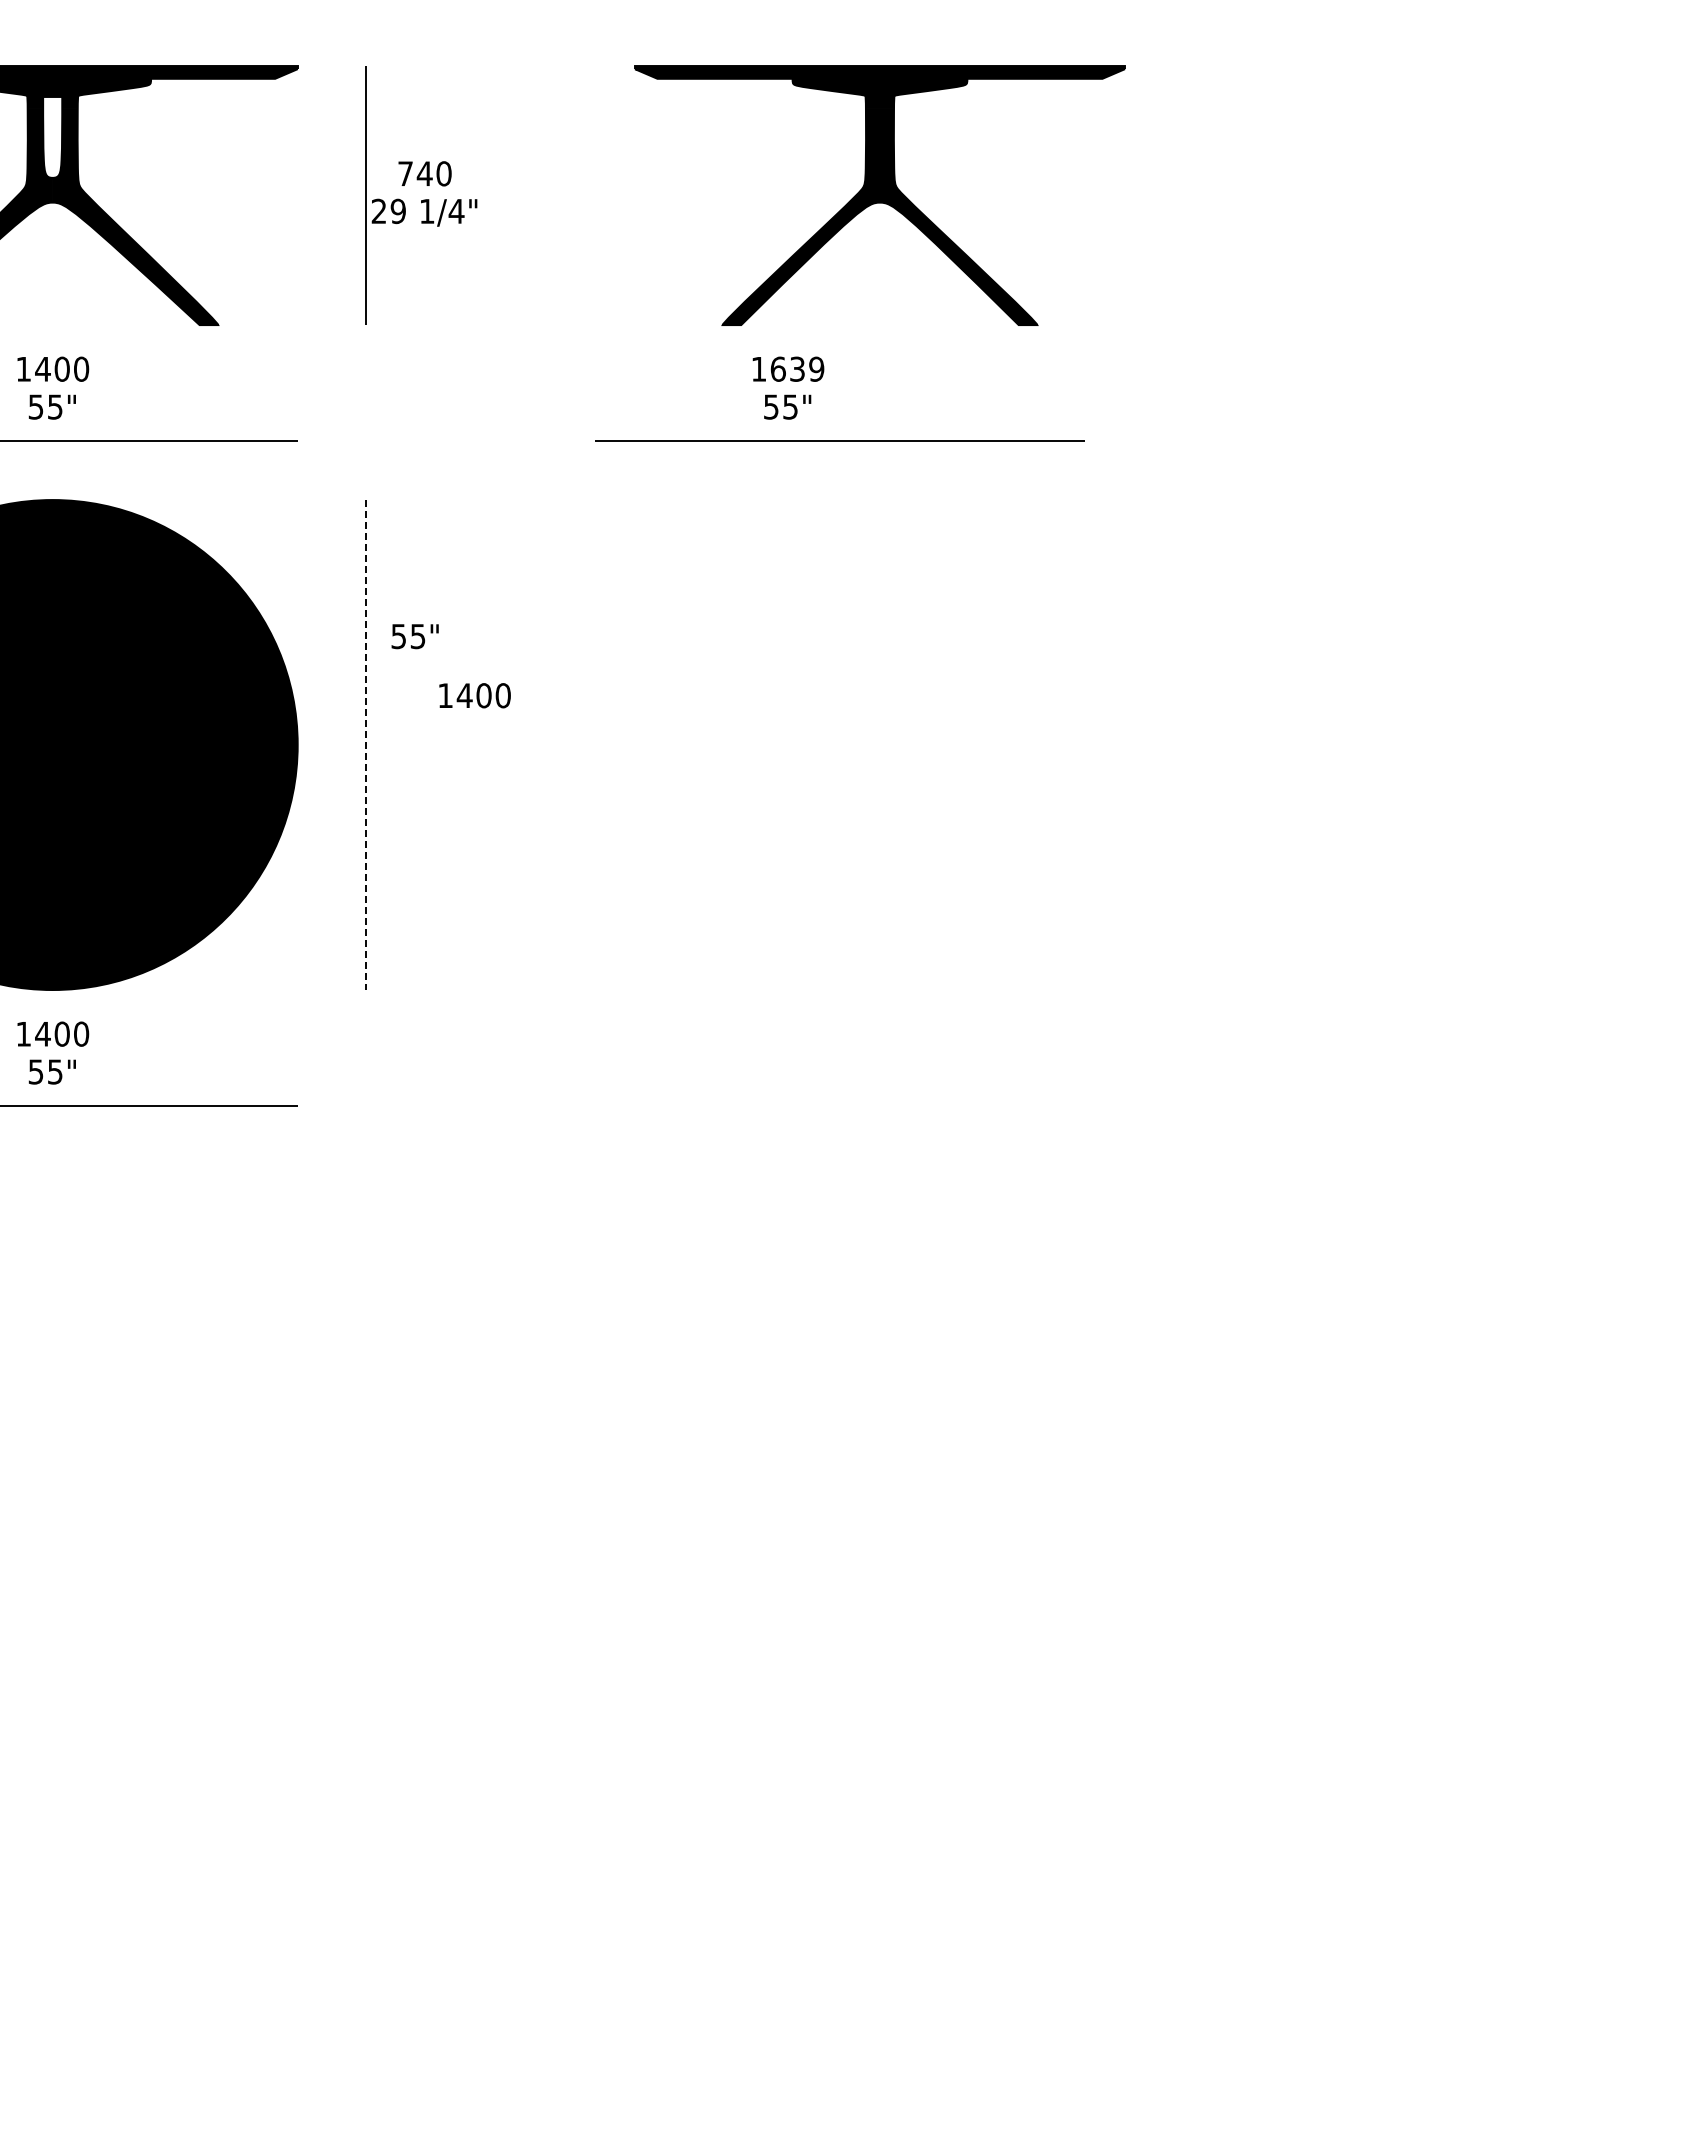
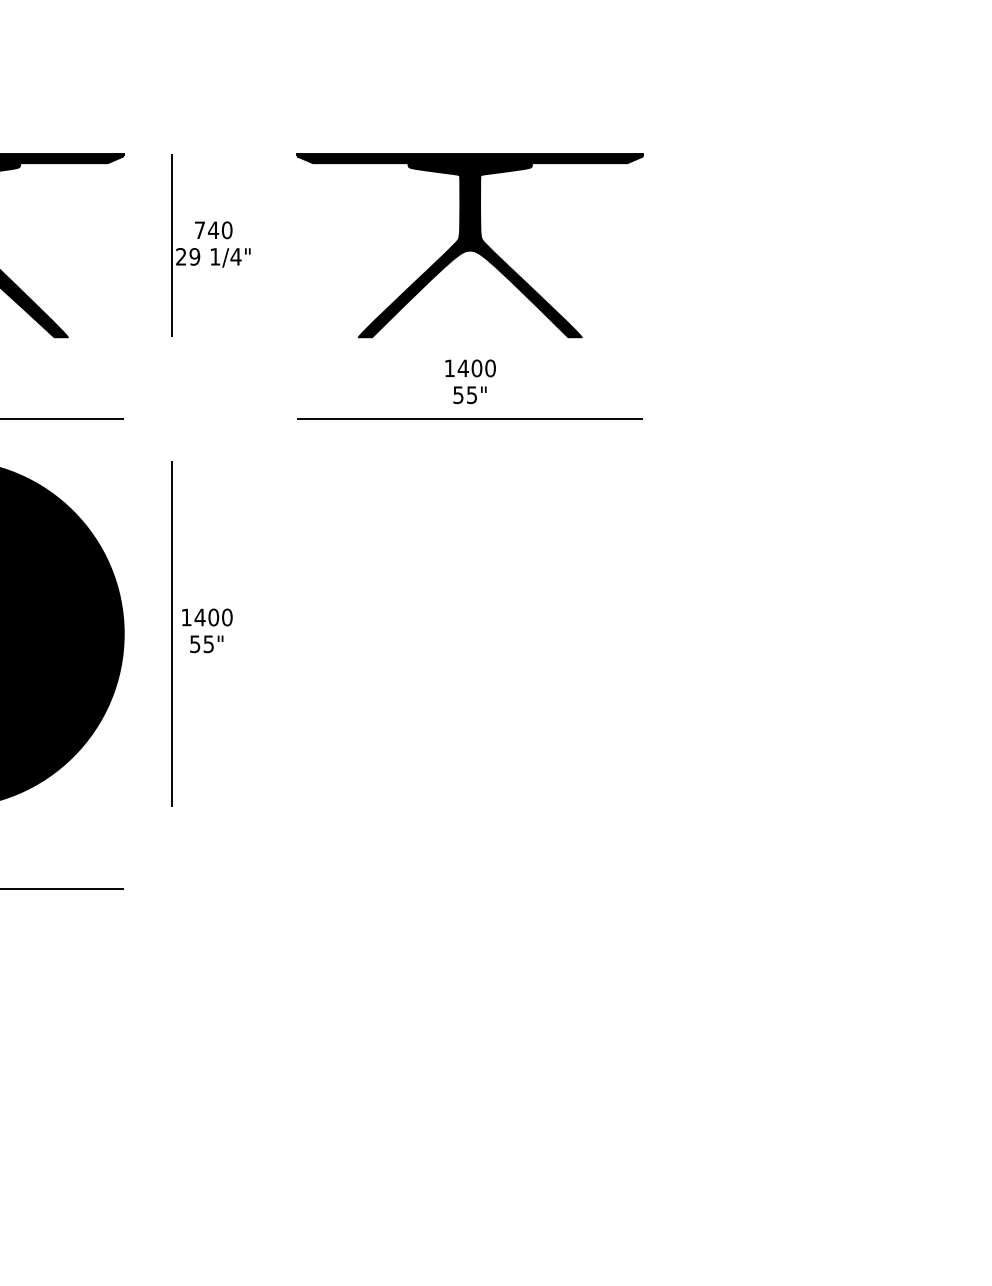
part: (879, 195) -> (469, 245), moved
text: (797, 368) -> (476, 367), 1639 -> 1400
line: (839, 440) -> (469, 418), moved
text: (414, 636) -> (206, 644), moved
text: (474, 695) -> (207, 617), moved
line: (365, 745) -> (171, 634), dashed -> solid

